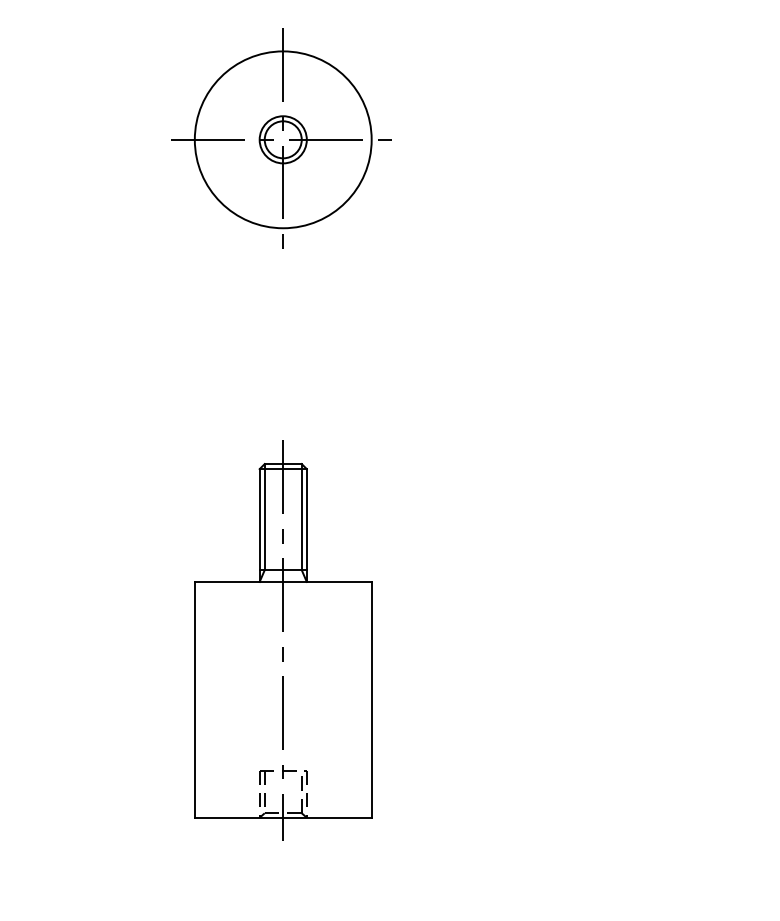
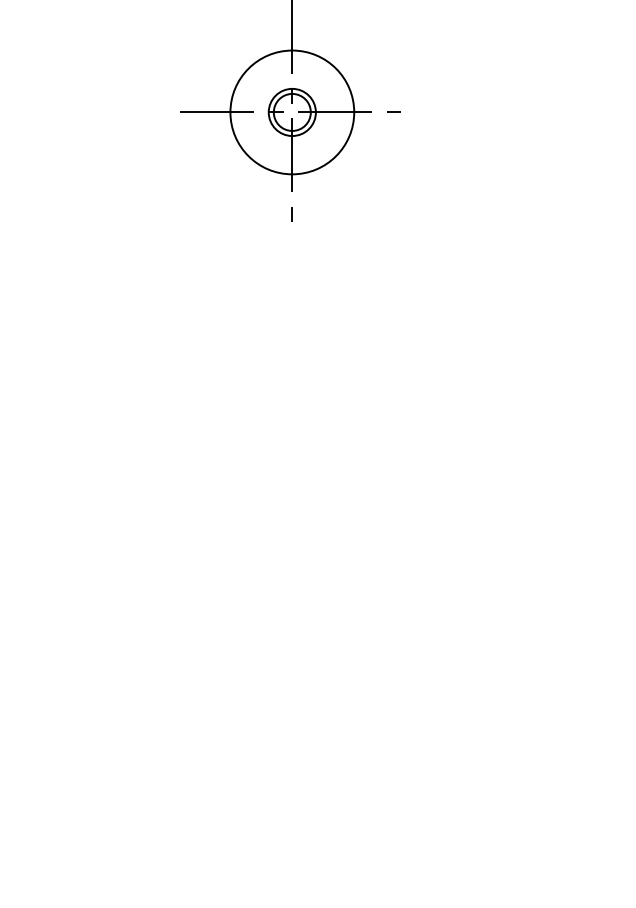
circle: (282, 139) -> (291, 112), size x0.7
part: (283, 640) -> (292, 613), removed

